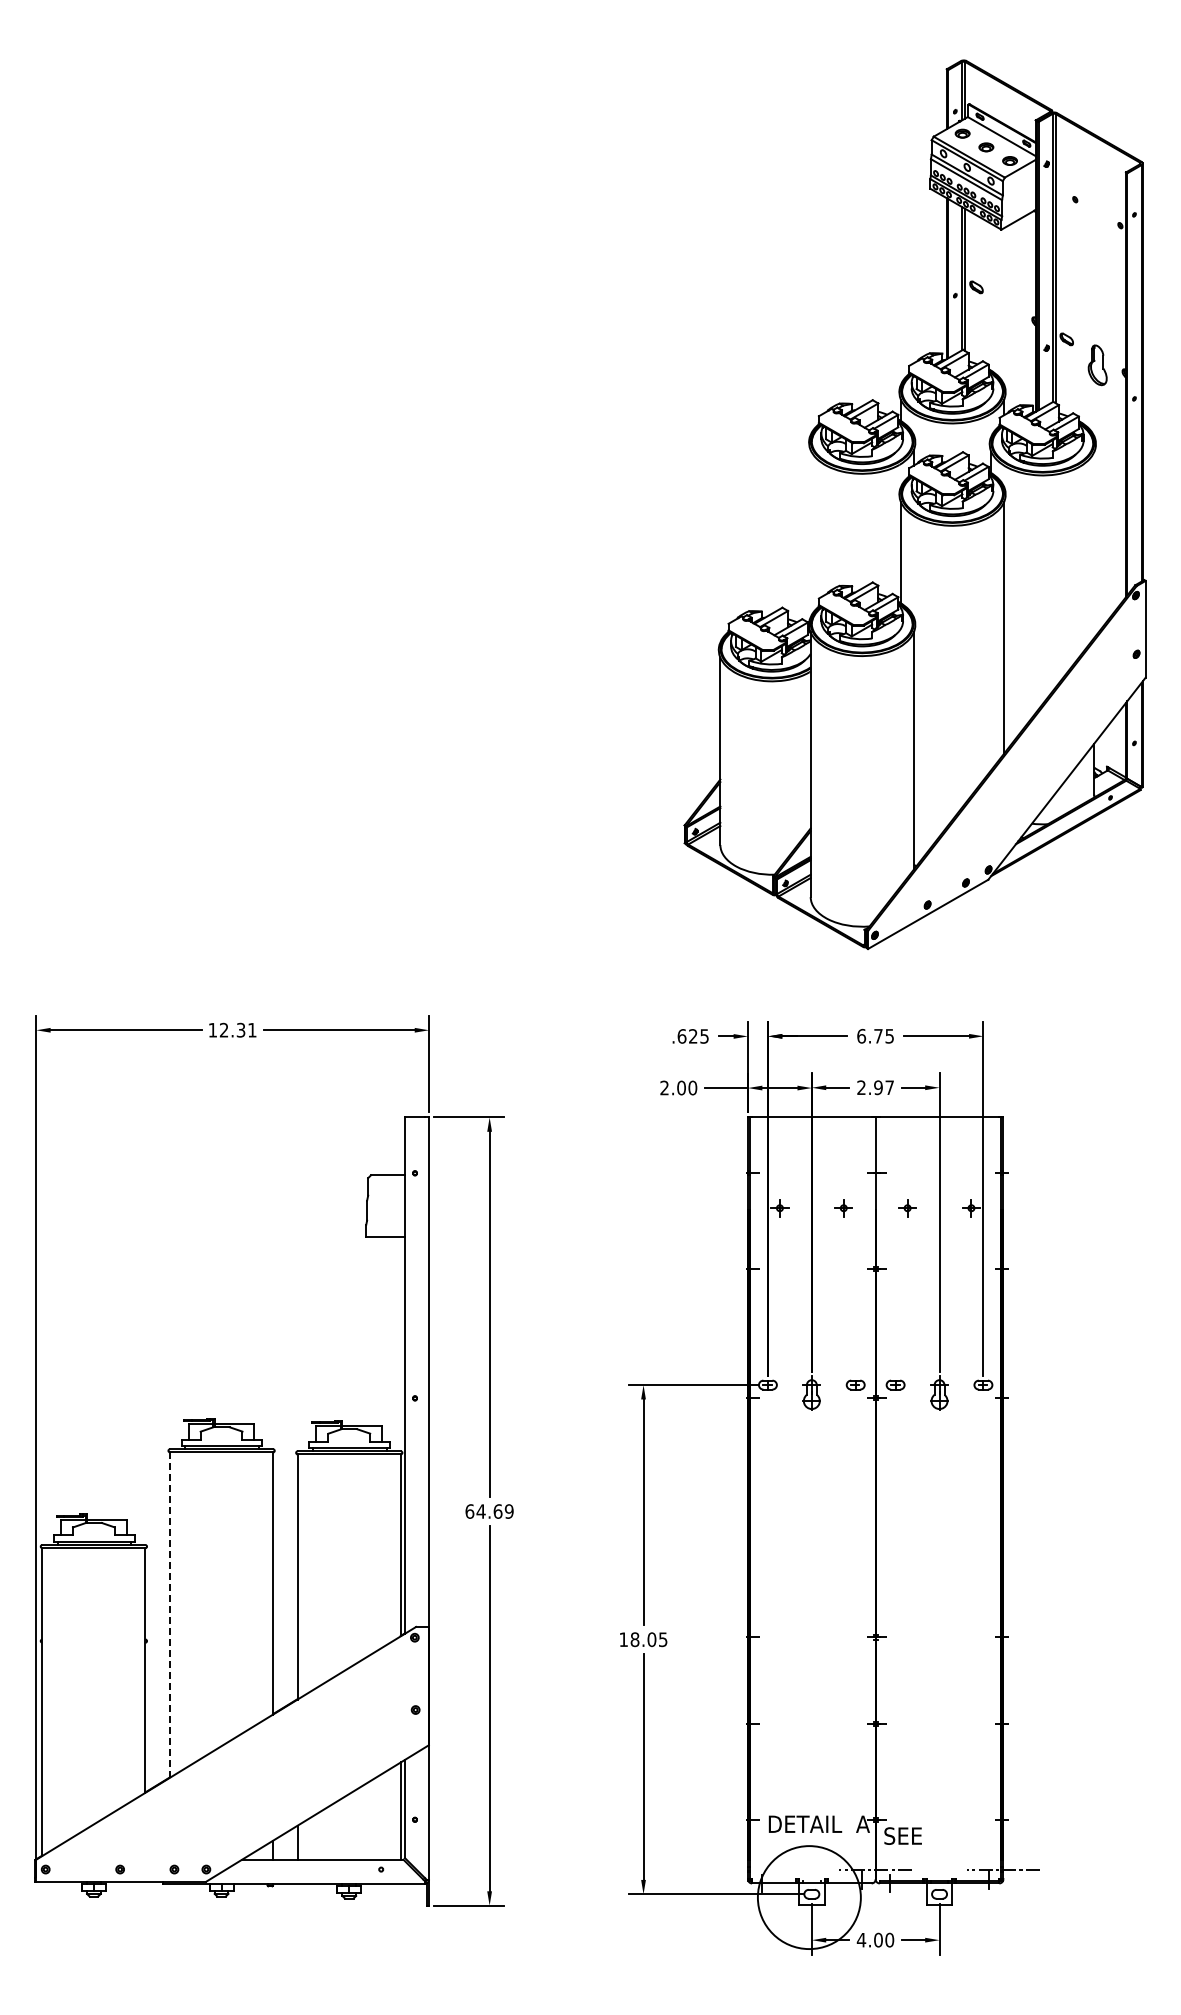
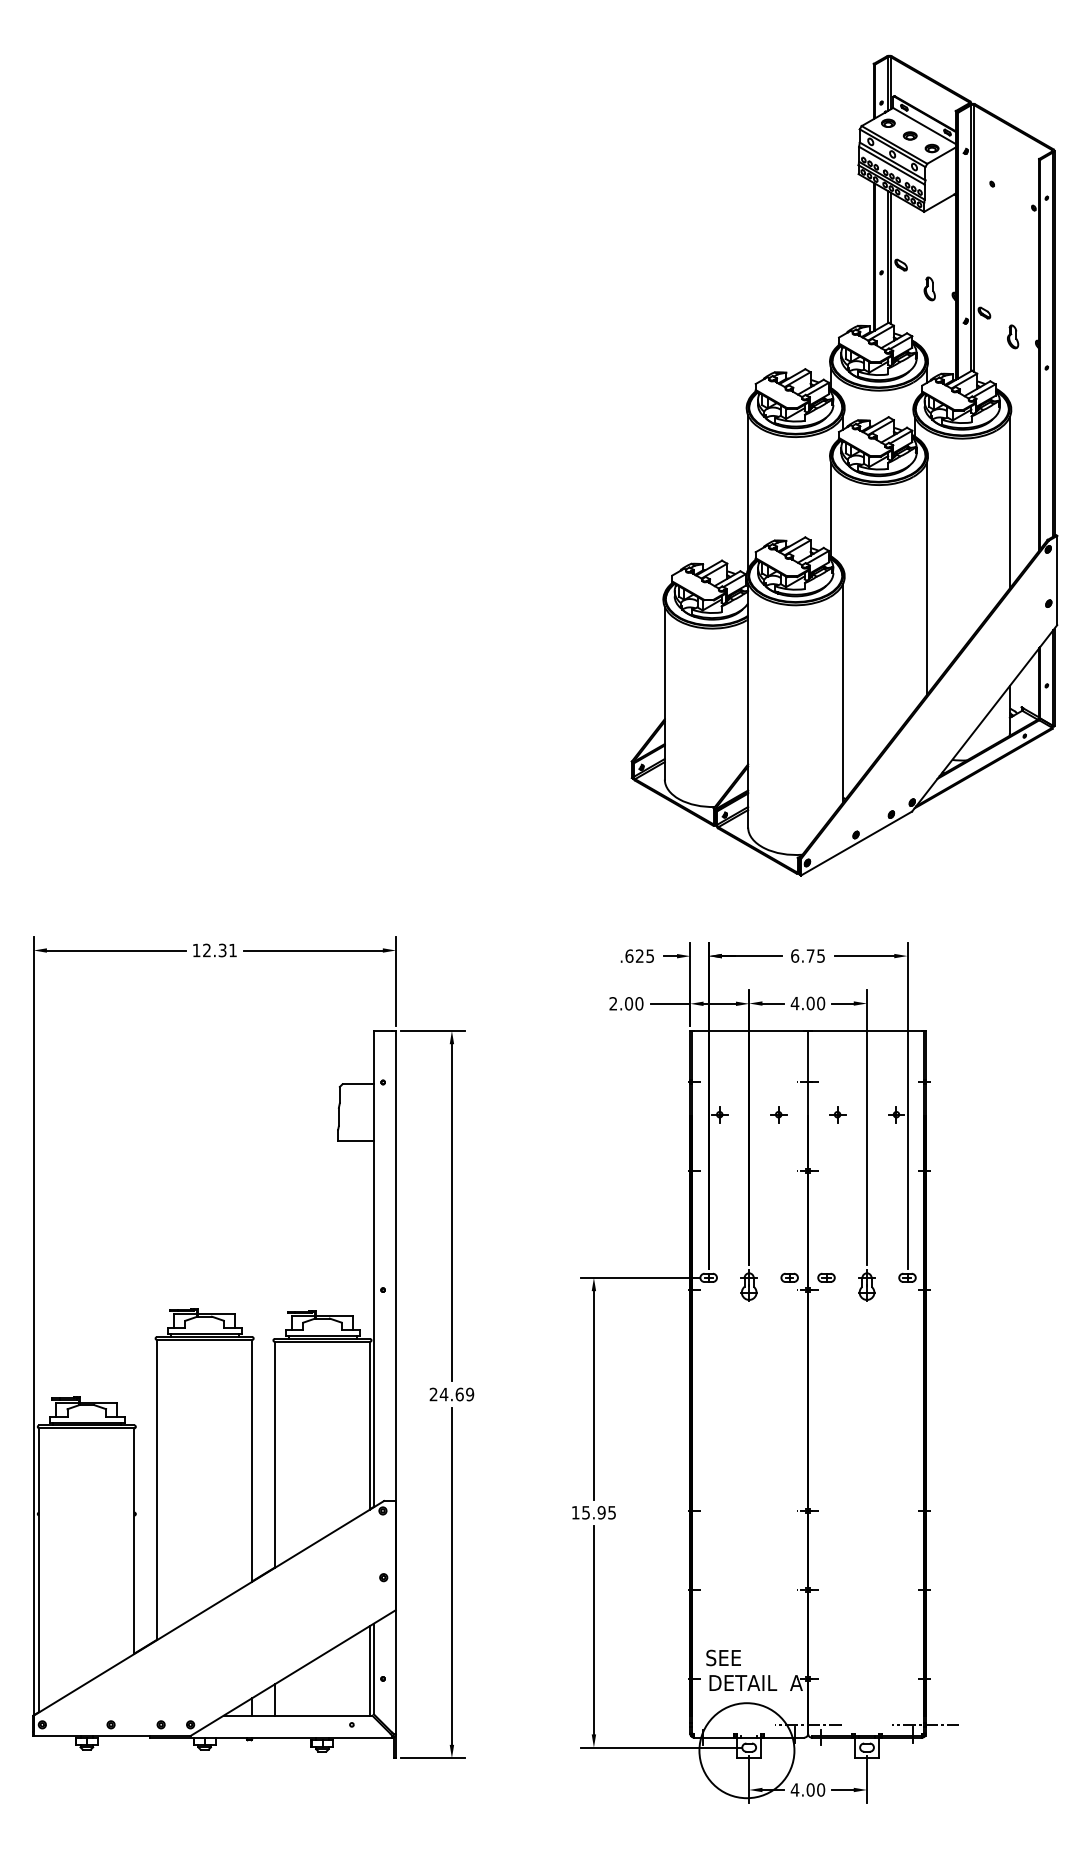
part: (1007, 312) -> (929, 288), added
part: (1097, 364) -> (1012, 336), size x0.62
line: (810, 533) -> (747, 492), added
line: (1094, 544) -> (1009, 502), added
text: (875, 1087) -> (807, 1003), 2.97 -> 4.00
text: (469, 1511) -> (433, 1394), 64.69 -> 24.69
line: (170, 1615) -> (157, 1490), dashed -> solid
text: (643, 1639) -> (593, 1512), 18.05 -> 15.95
text: (902, 1835) -> (723, 1657), moved

